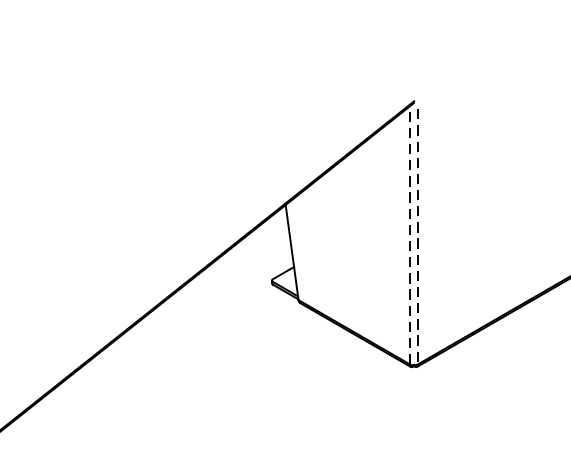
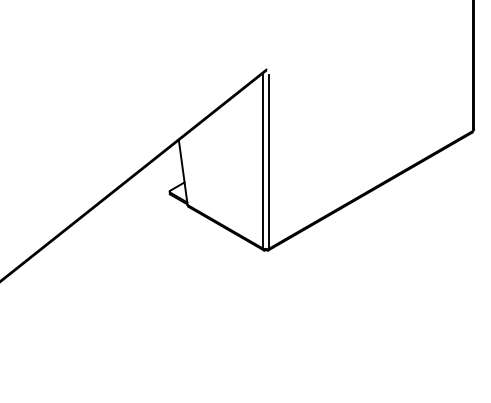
line: (409, 236) -> (263, 161), dashed -> solid
line: (418, 236) -> (269, 161), dashed -> solid

